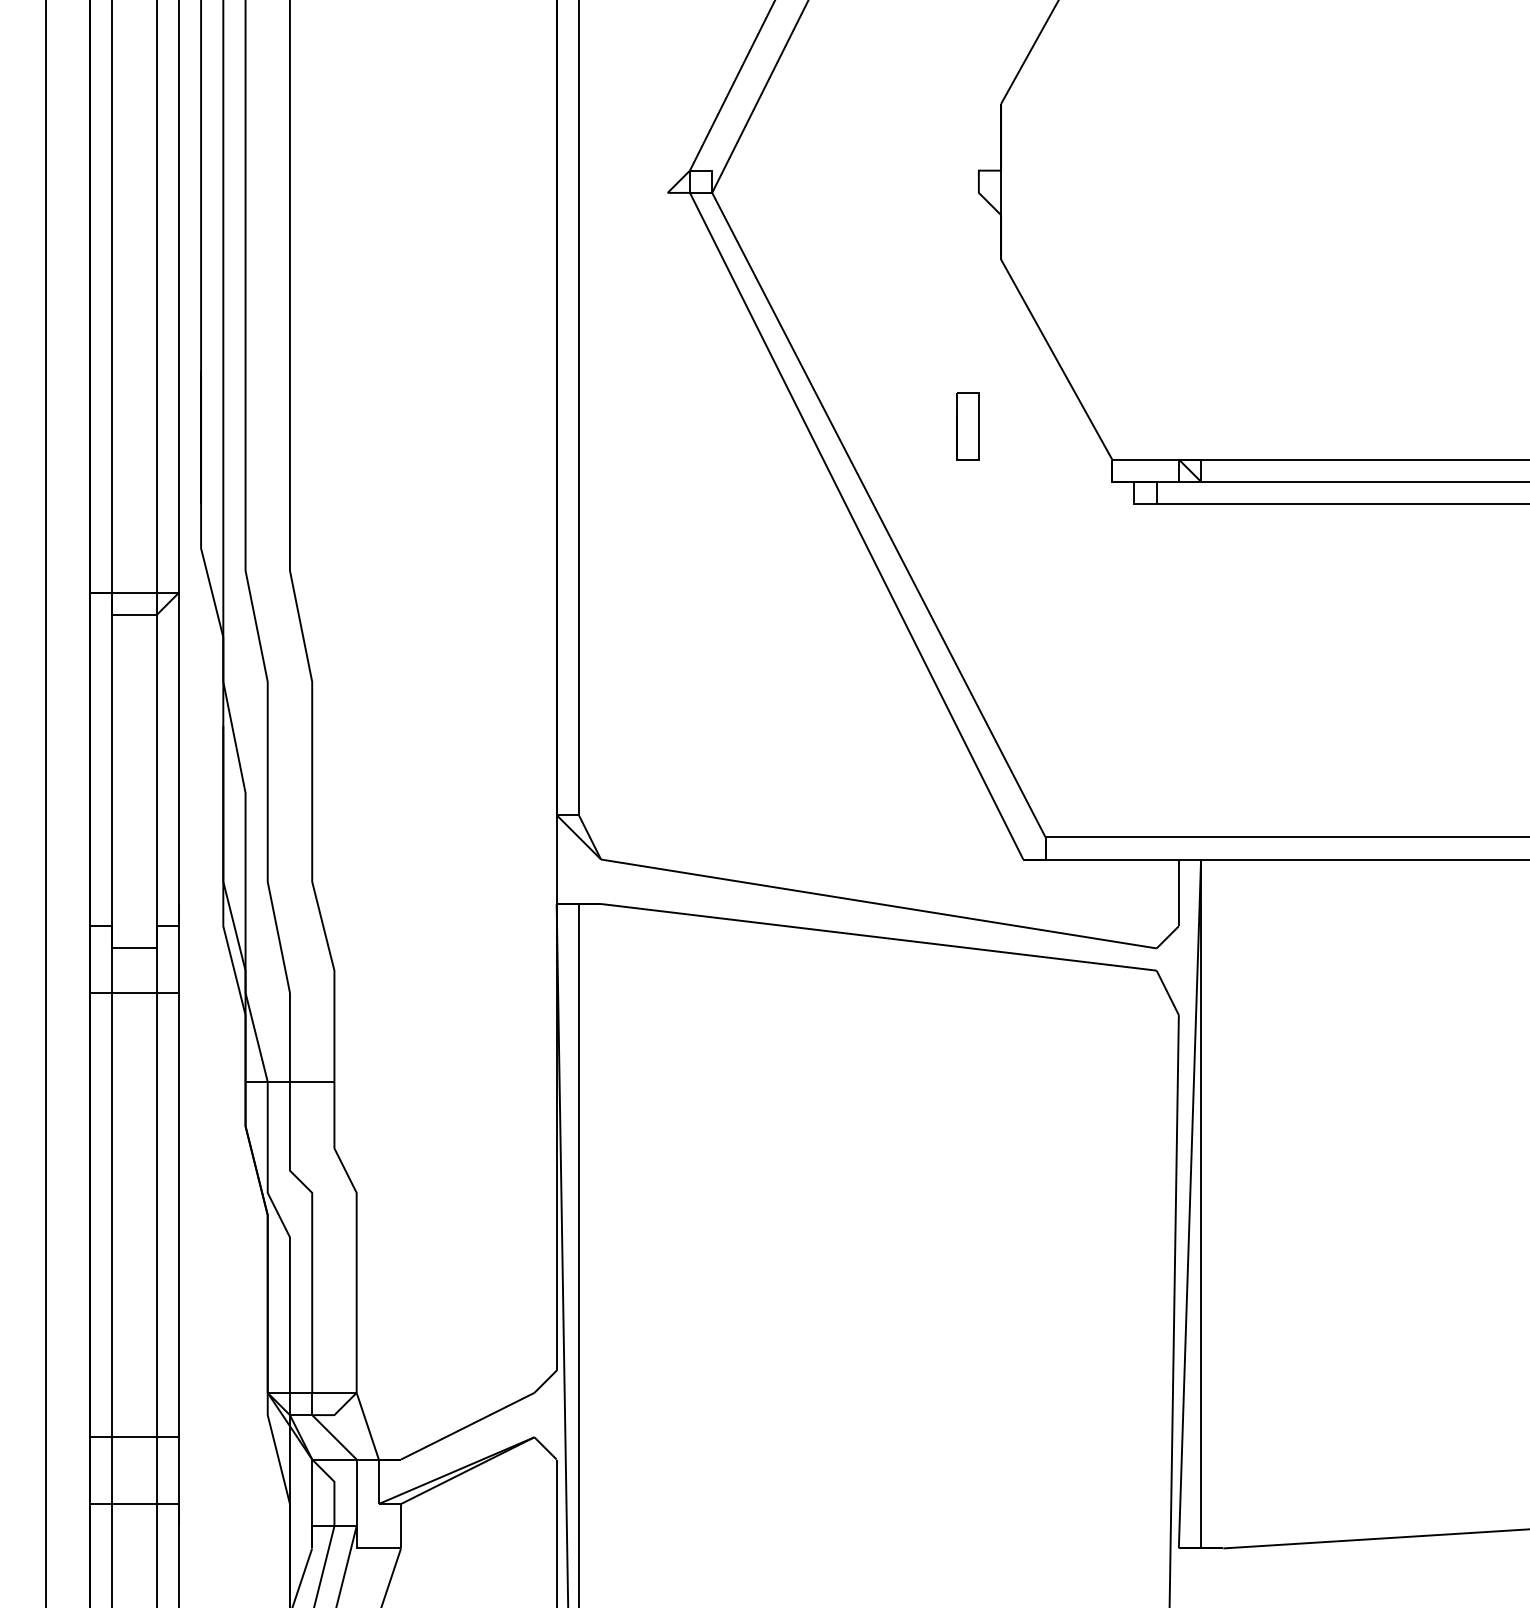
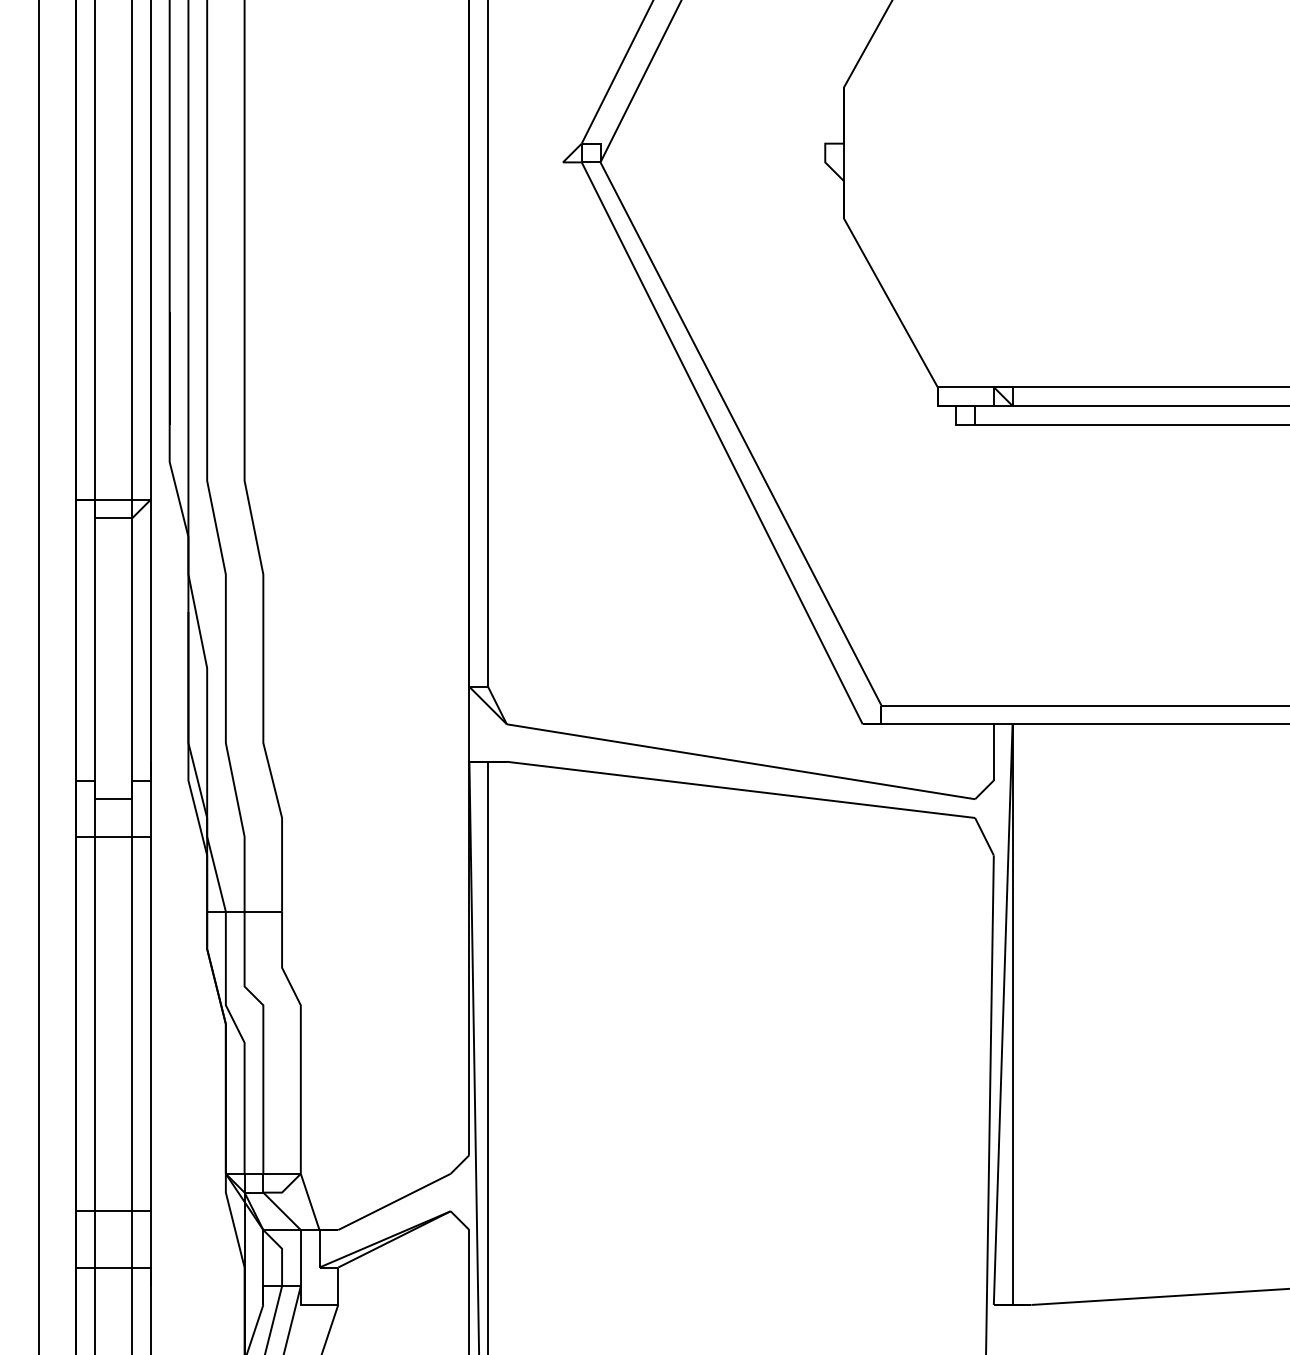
part: (967, 425) -> (815, 358), removed

